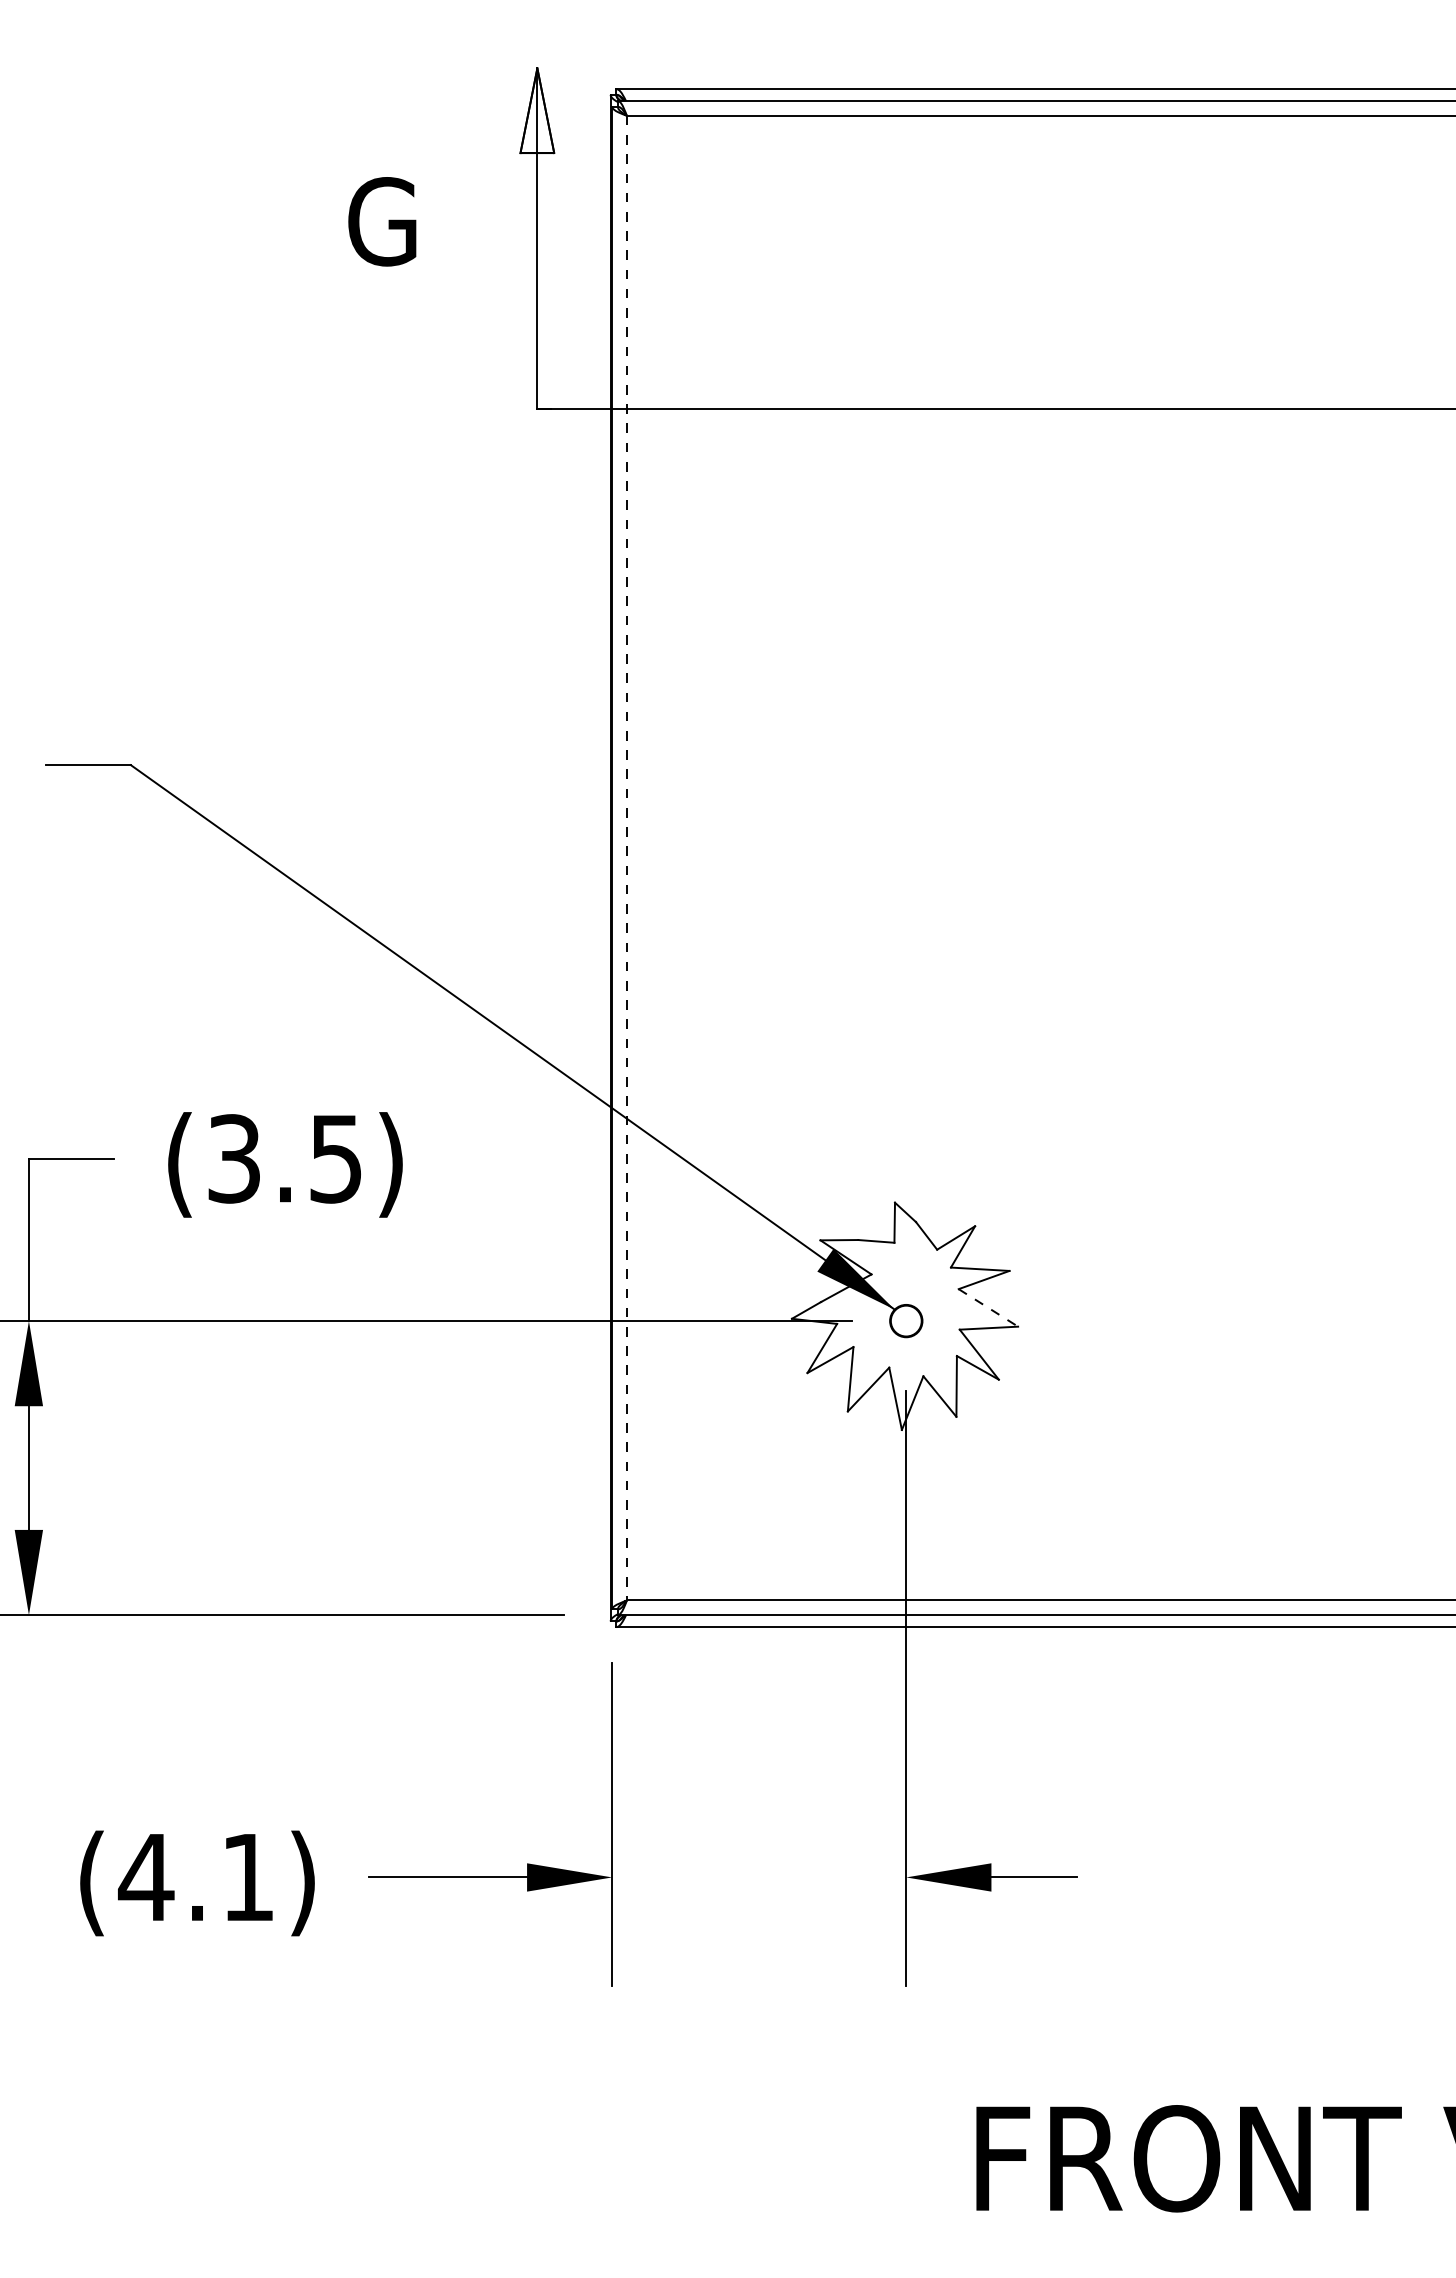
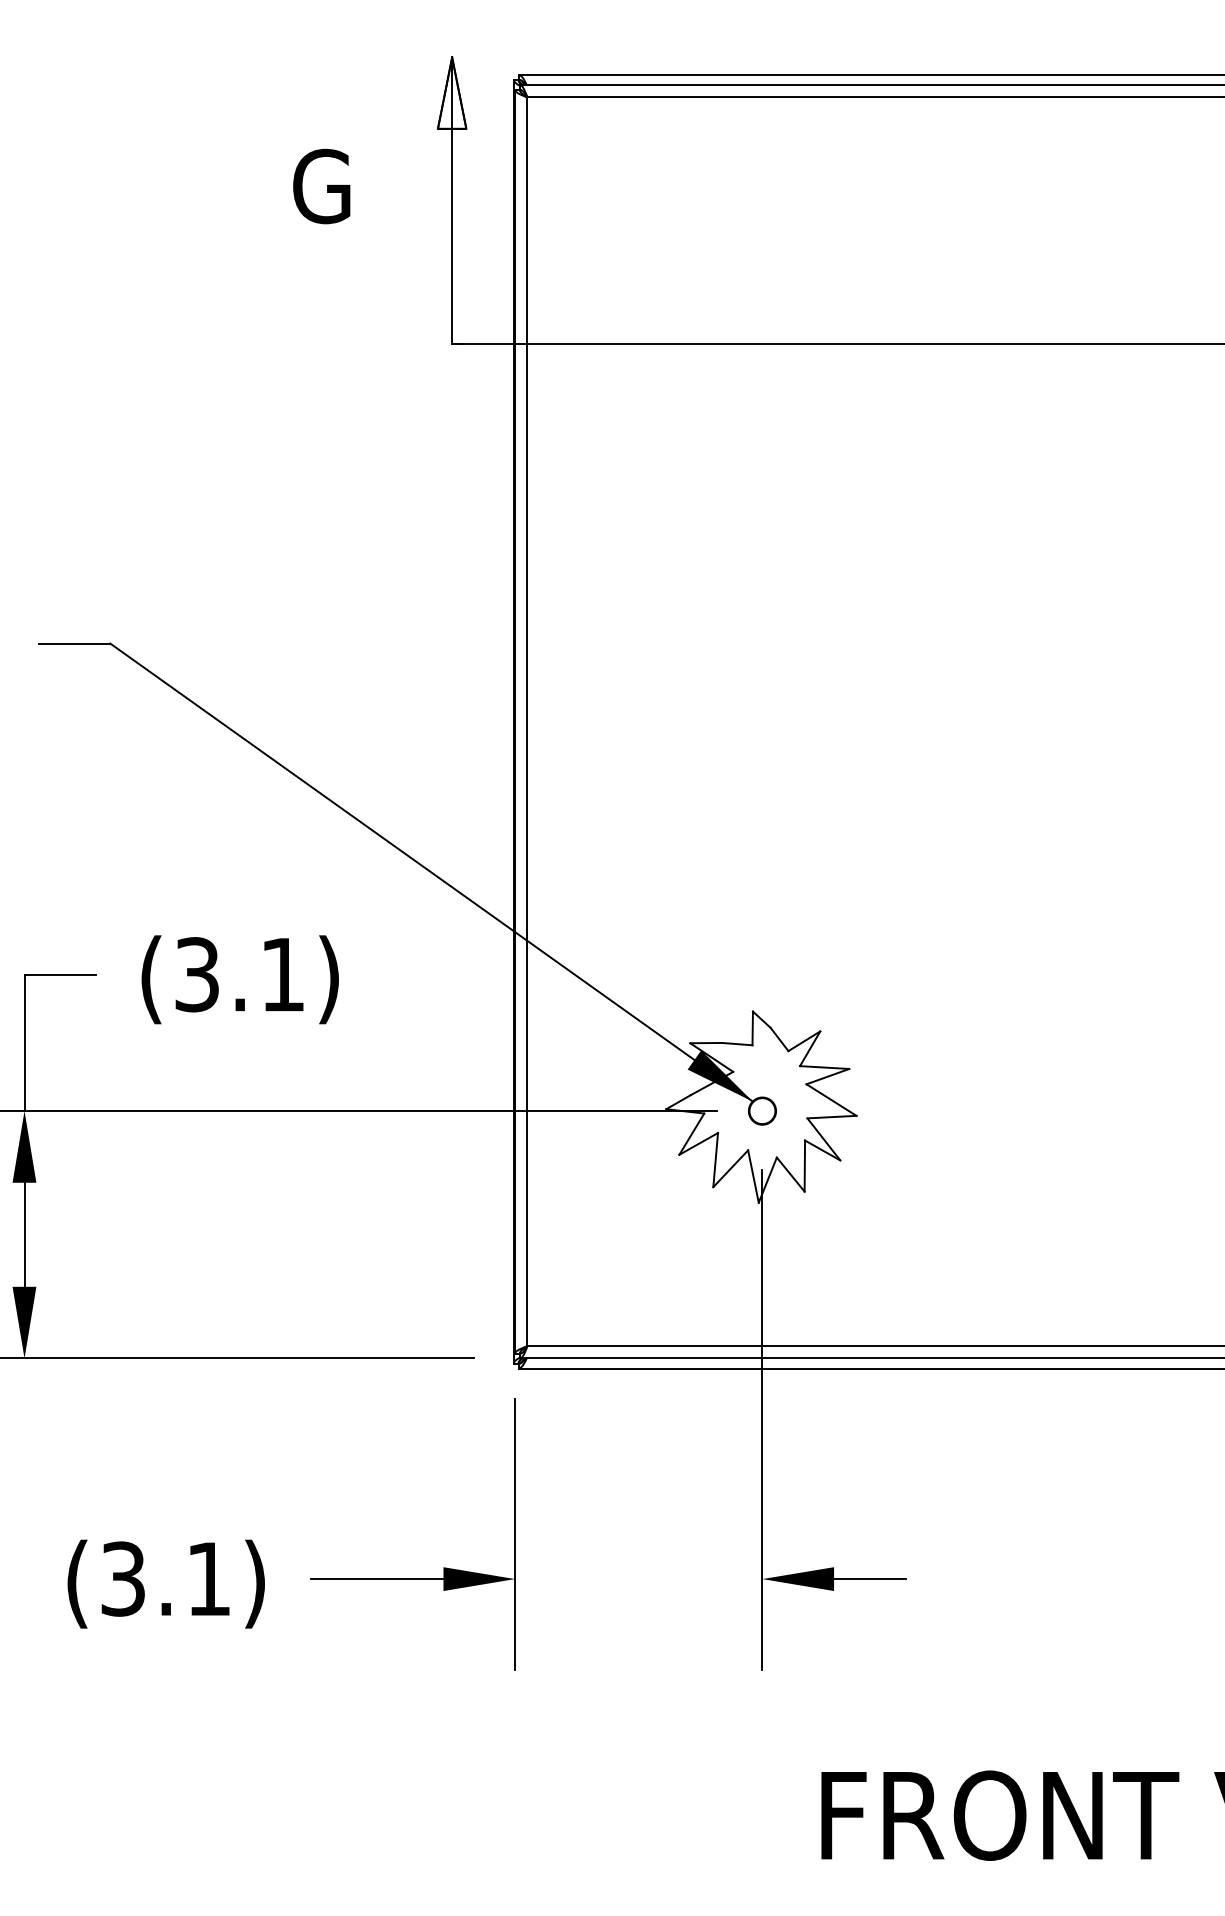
line: (626, 858) -> (527, 722), dashed -> solid
text: (335, 1159) -> (282, 975), (3.5) -> (3.1)
line: (988, 1308) -> (831, 1100), dashed -> solid
text: (146, 1877) -> (123, 1579), (4.1) -> (3.1)

